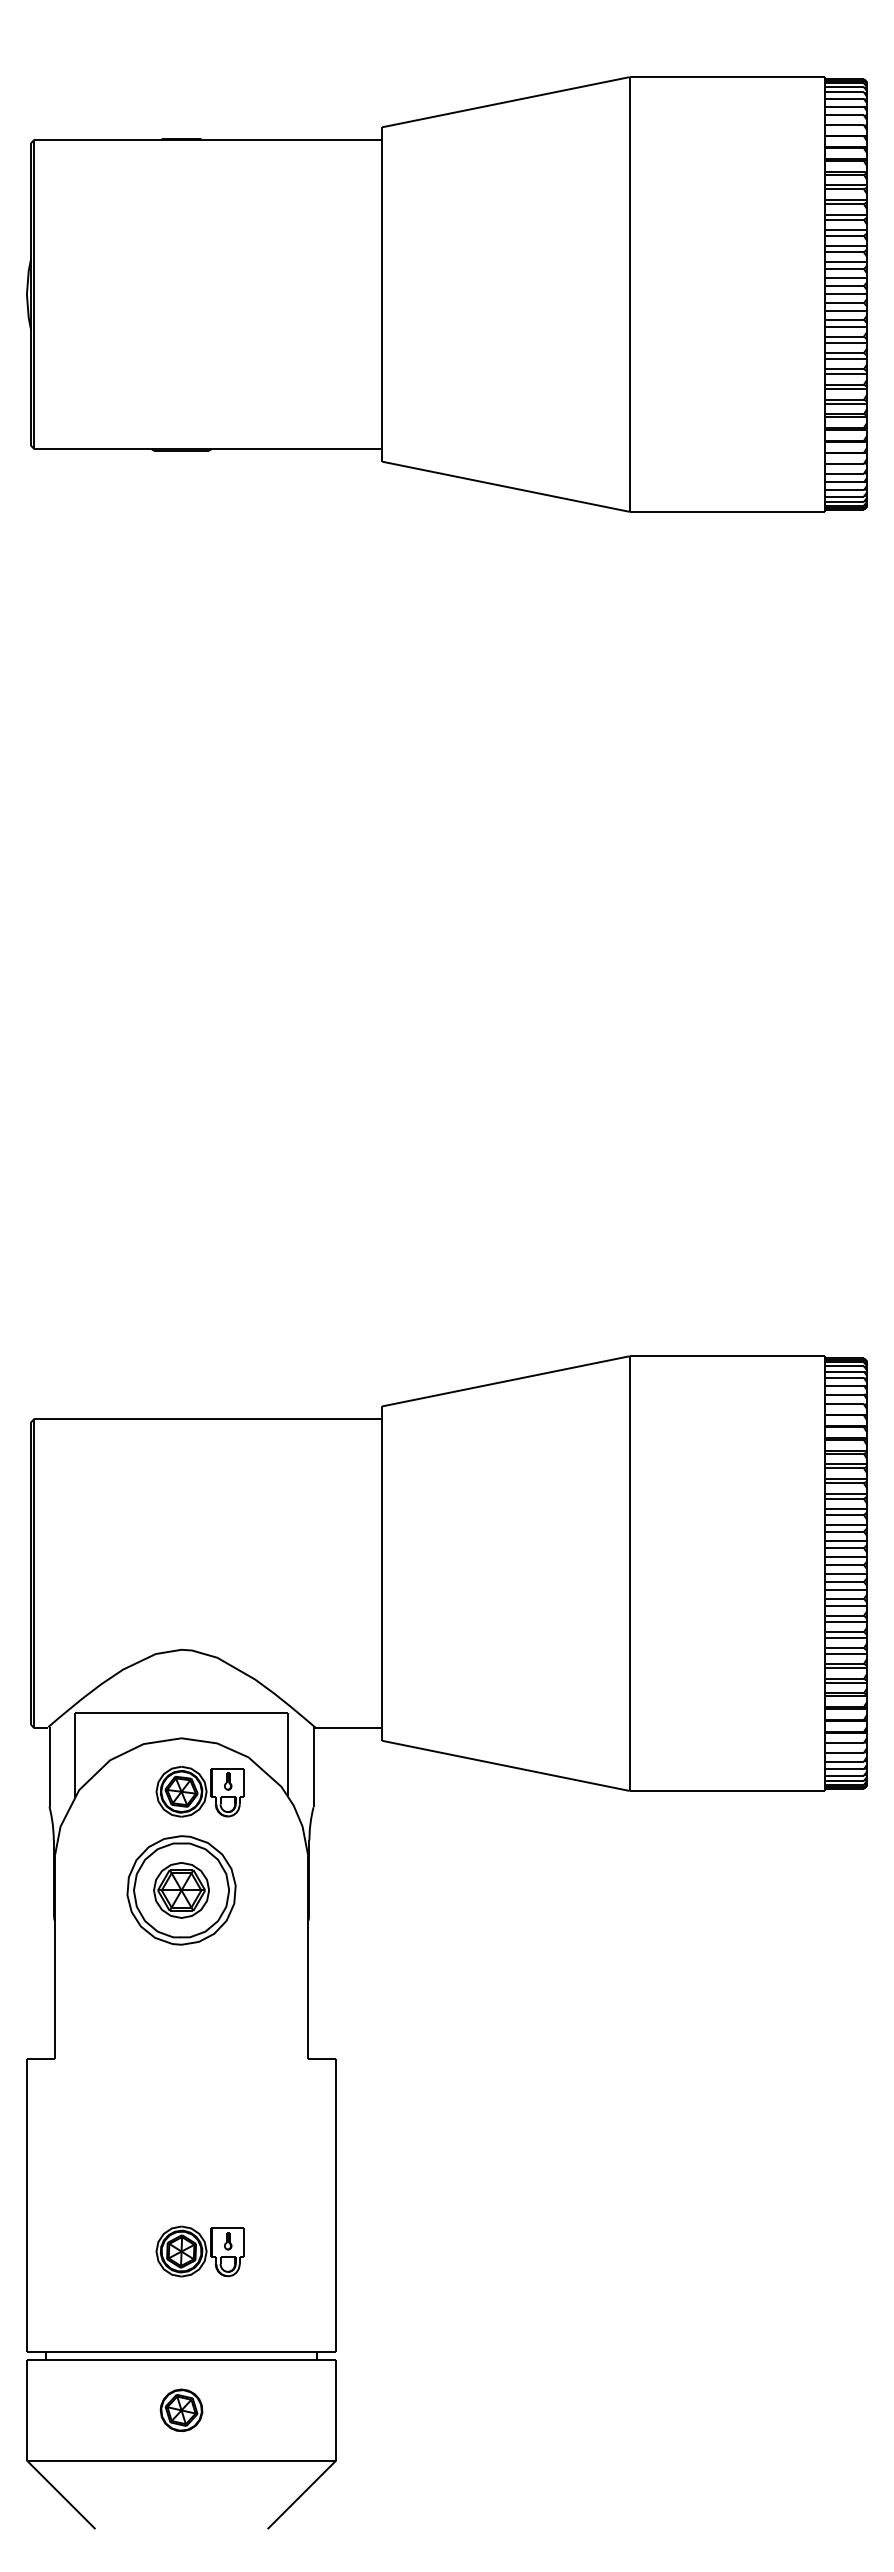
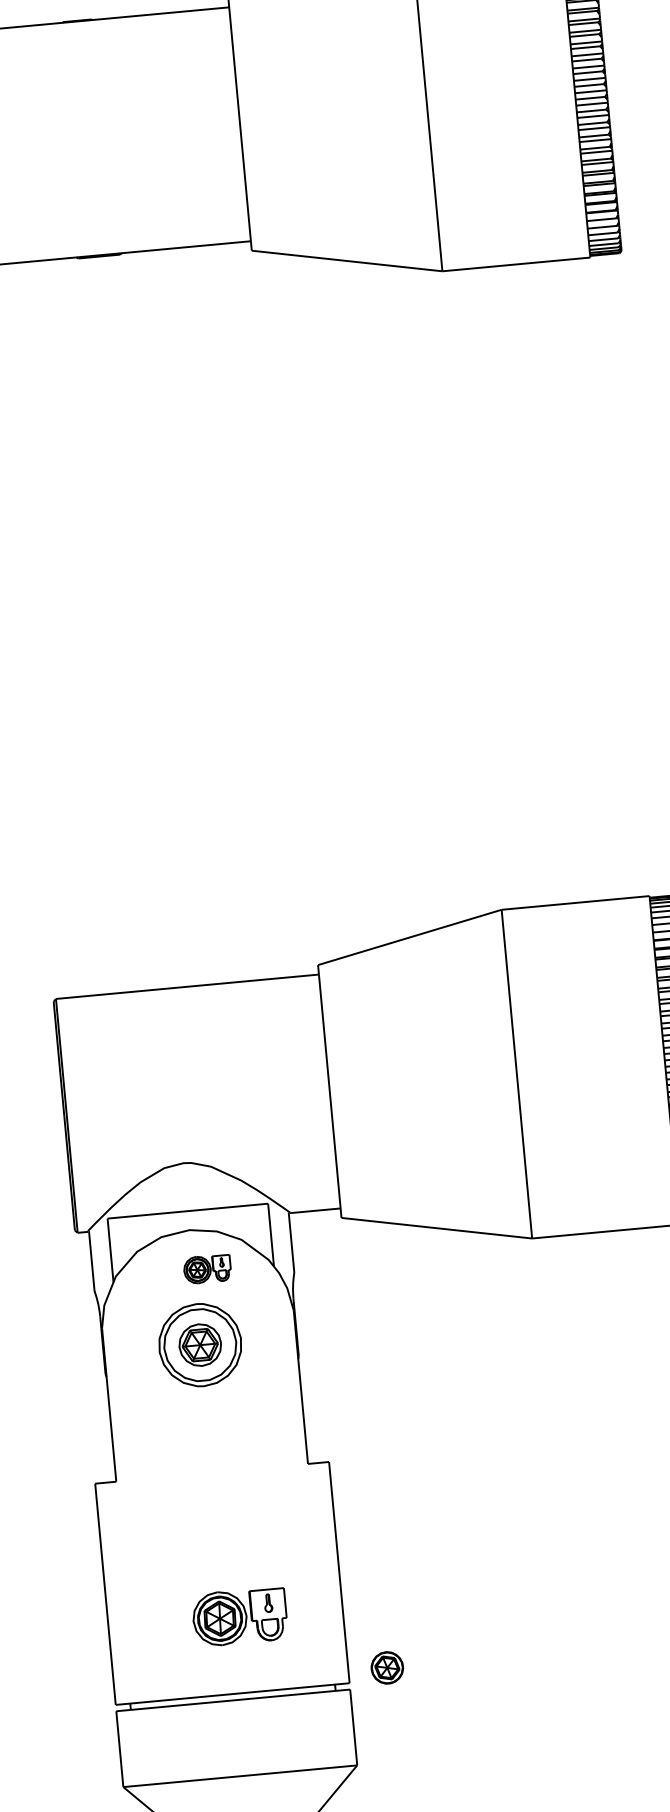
part: (199, 1791) -> (206, 1269), size x0.7
part: (199, 2251) -> (239, 1616), size x1.4
part: (181, 2410) -> (387, 1668), moved

